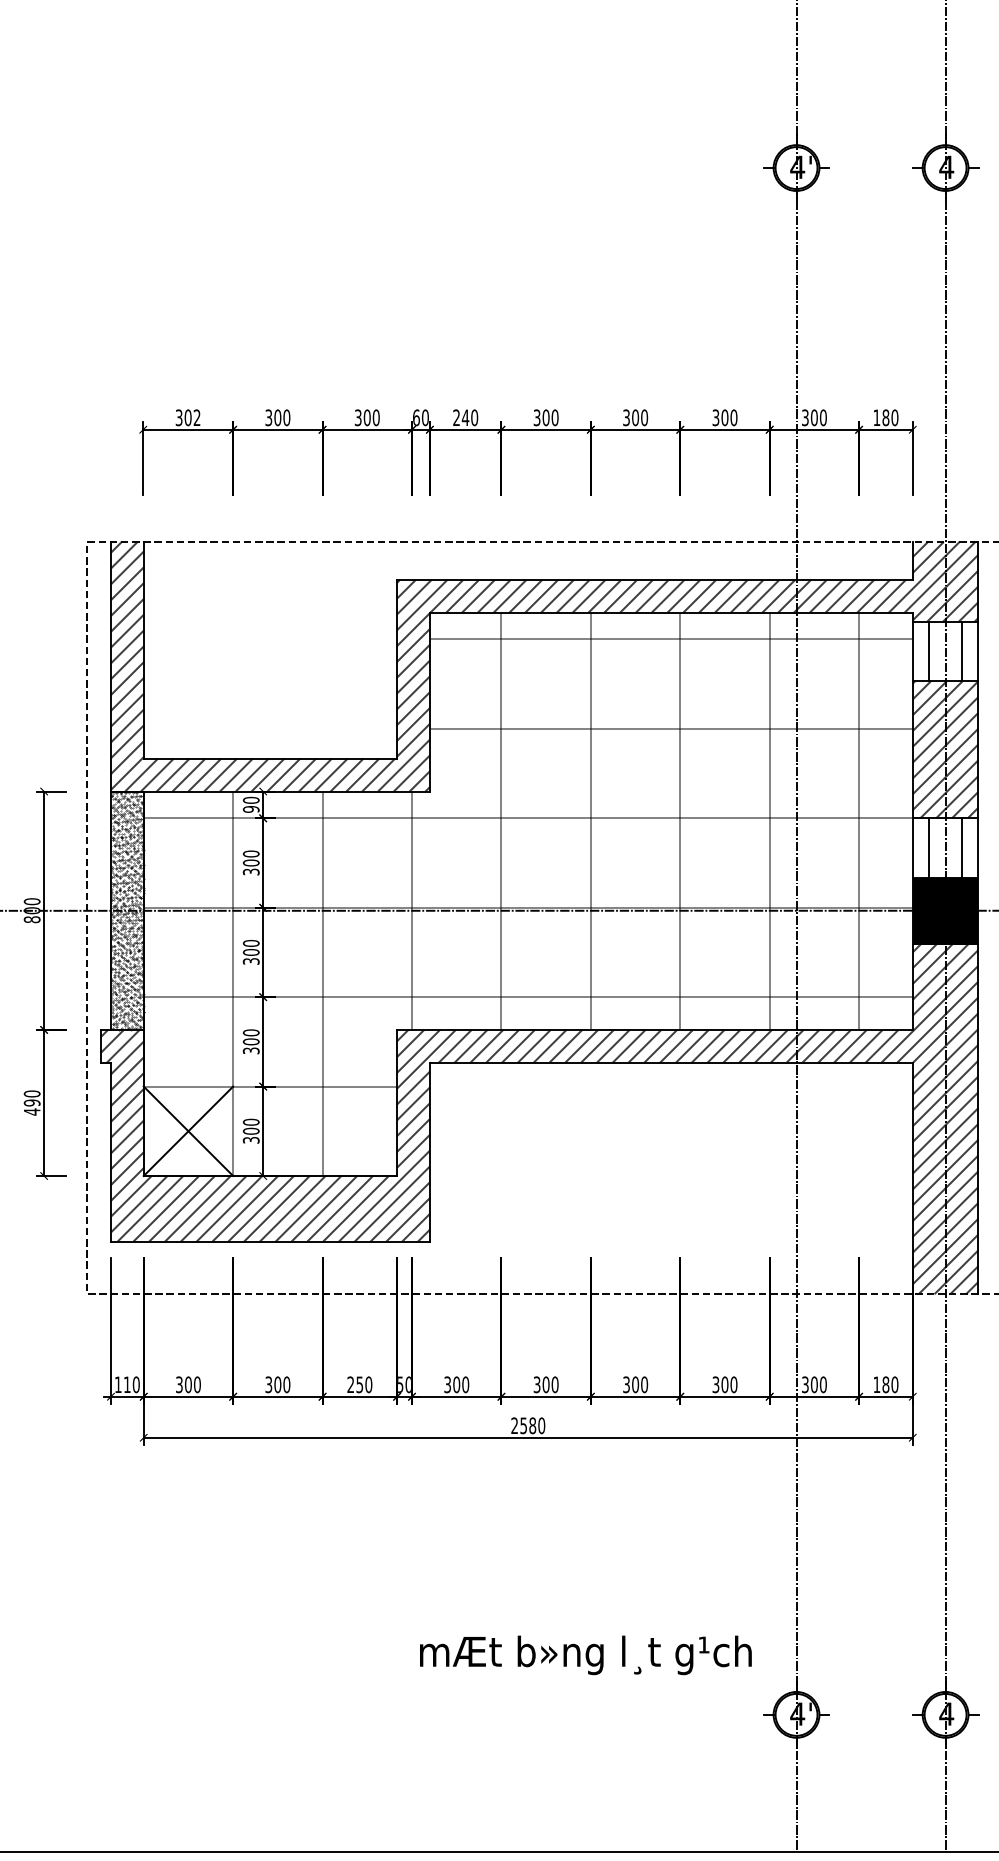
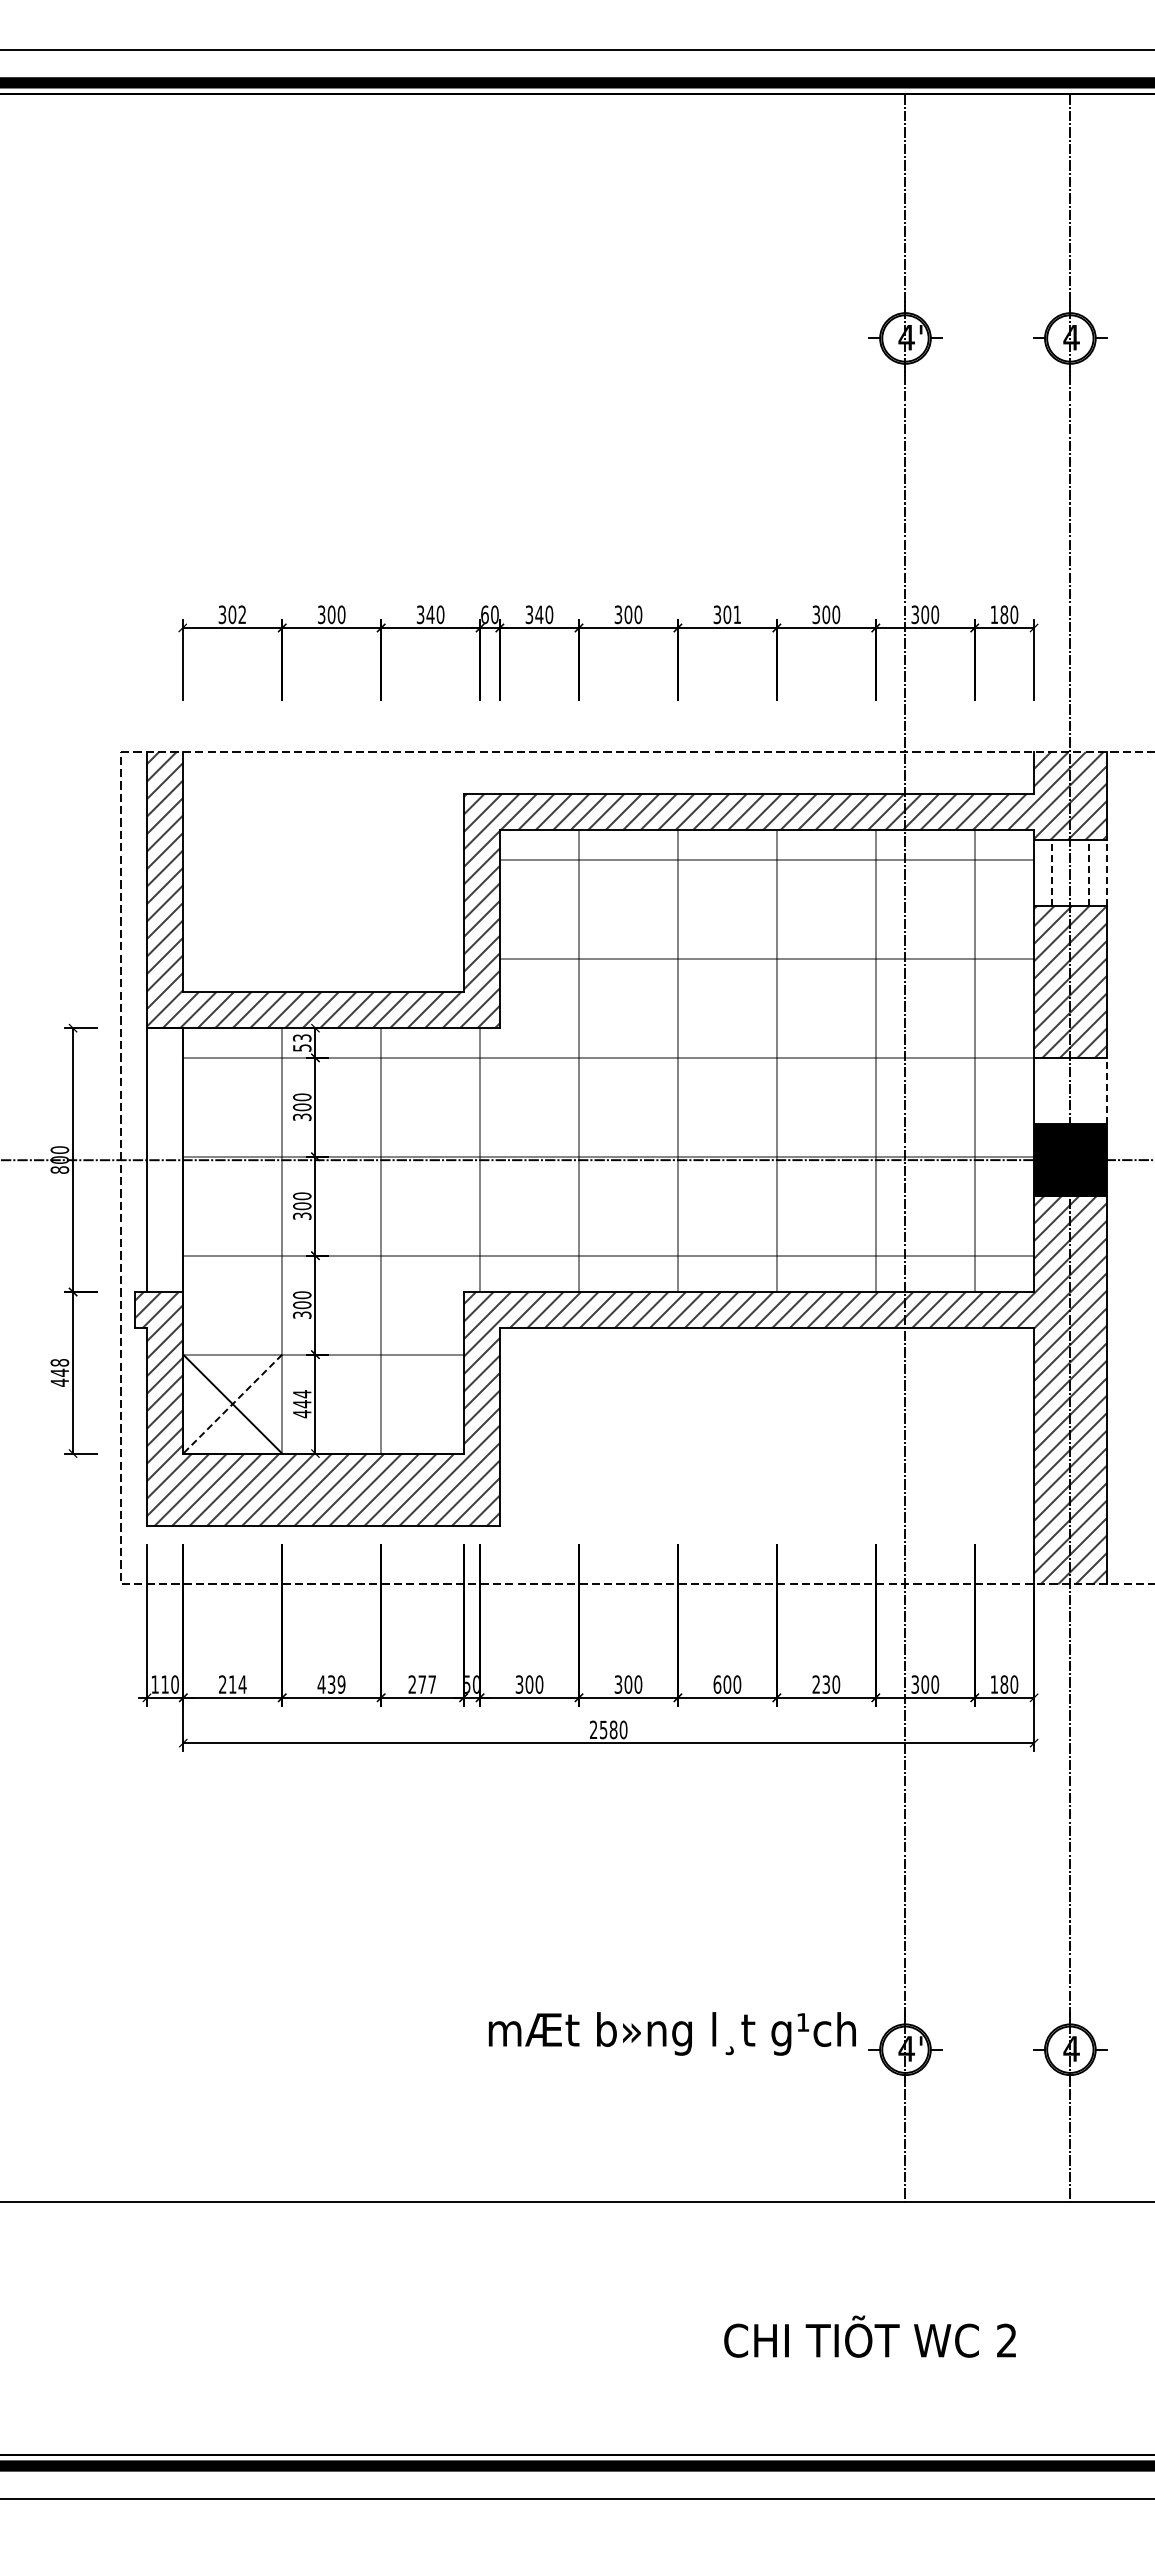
text: (367, 417) -> (430, 614), 300 -> 340
text: (456, 417) -> (529, 614), 240 -> 340
text: (644, 417) -> (737, 614), 300 -> 301
line: (929, 651) -> (1052, 873), solid -> dashed
line: (961, 651) -> (1088, 873), solid -> dashed
line: (978, 651) -> (1106, 873), solid -> dashed
text: (251, 804) -> (302, 1042), 90 -> 53
line: (929, 847) -> (1052, 1090), removed
line: (961, 847) -> (1088, 1090), removed
line: (978, 847) -> (1106, 1090), solid -> dashed
hatch: (127, 911) -> (165, 1160), removed
text: (31, 1098) -> (59, 1367), 490 -> 448
line: (188, 1131) -> (232, 1404), solid -> dashed
text: (250, 1131) -> (301, 1404), 300 -> 444
text: (188, 1384) -> (232, 1684), 300 -> 214
text: (277, 1384) -> (331, 1684), 300 -> 439
text: (364, 1384) -> (427, 1684), 250 -> 277
text: (626, 1384) -> (717, 1684), 300 -> 600
text: (720, 1384) -> (821, 1684), 300 -> 230
text: (585, 1654) -> (672, 2033), moved

